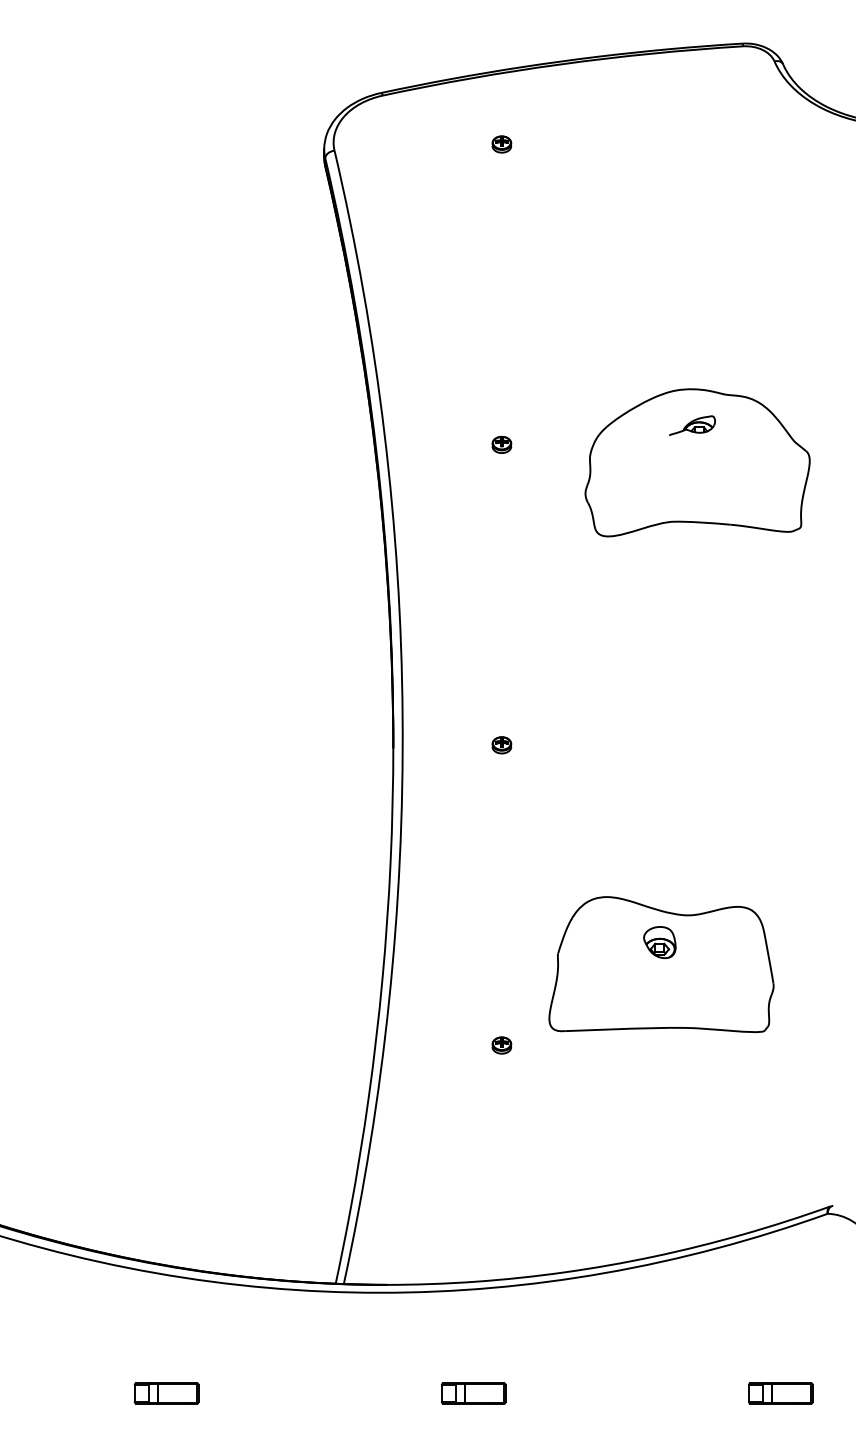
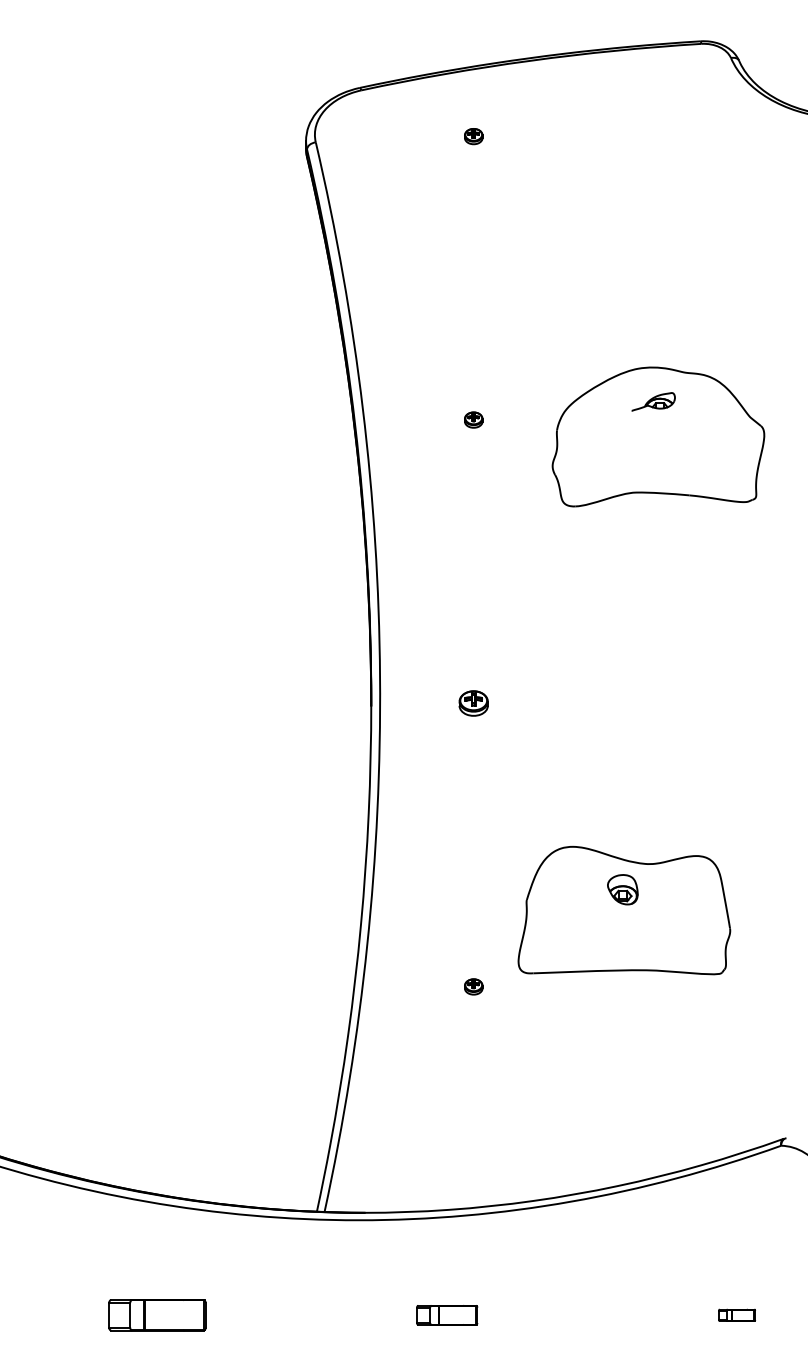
part: (501, 745) -> (473, 703), size x1.6
part: (166, 1393) -> (157, 1315), size x1.6
part: (780, 1393) -> (736, 1315), size x0.6

